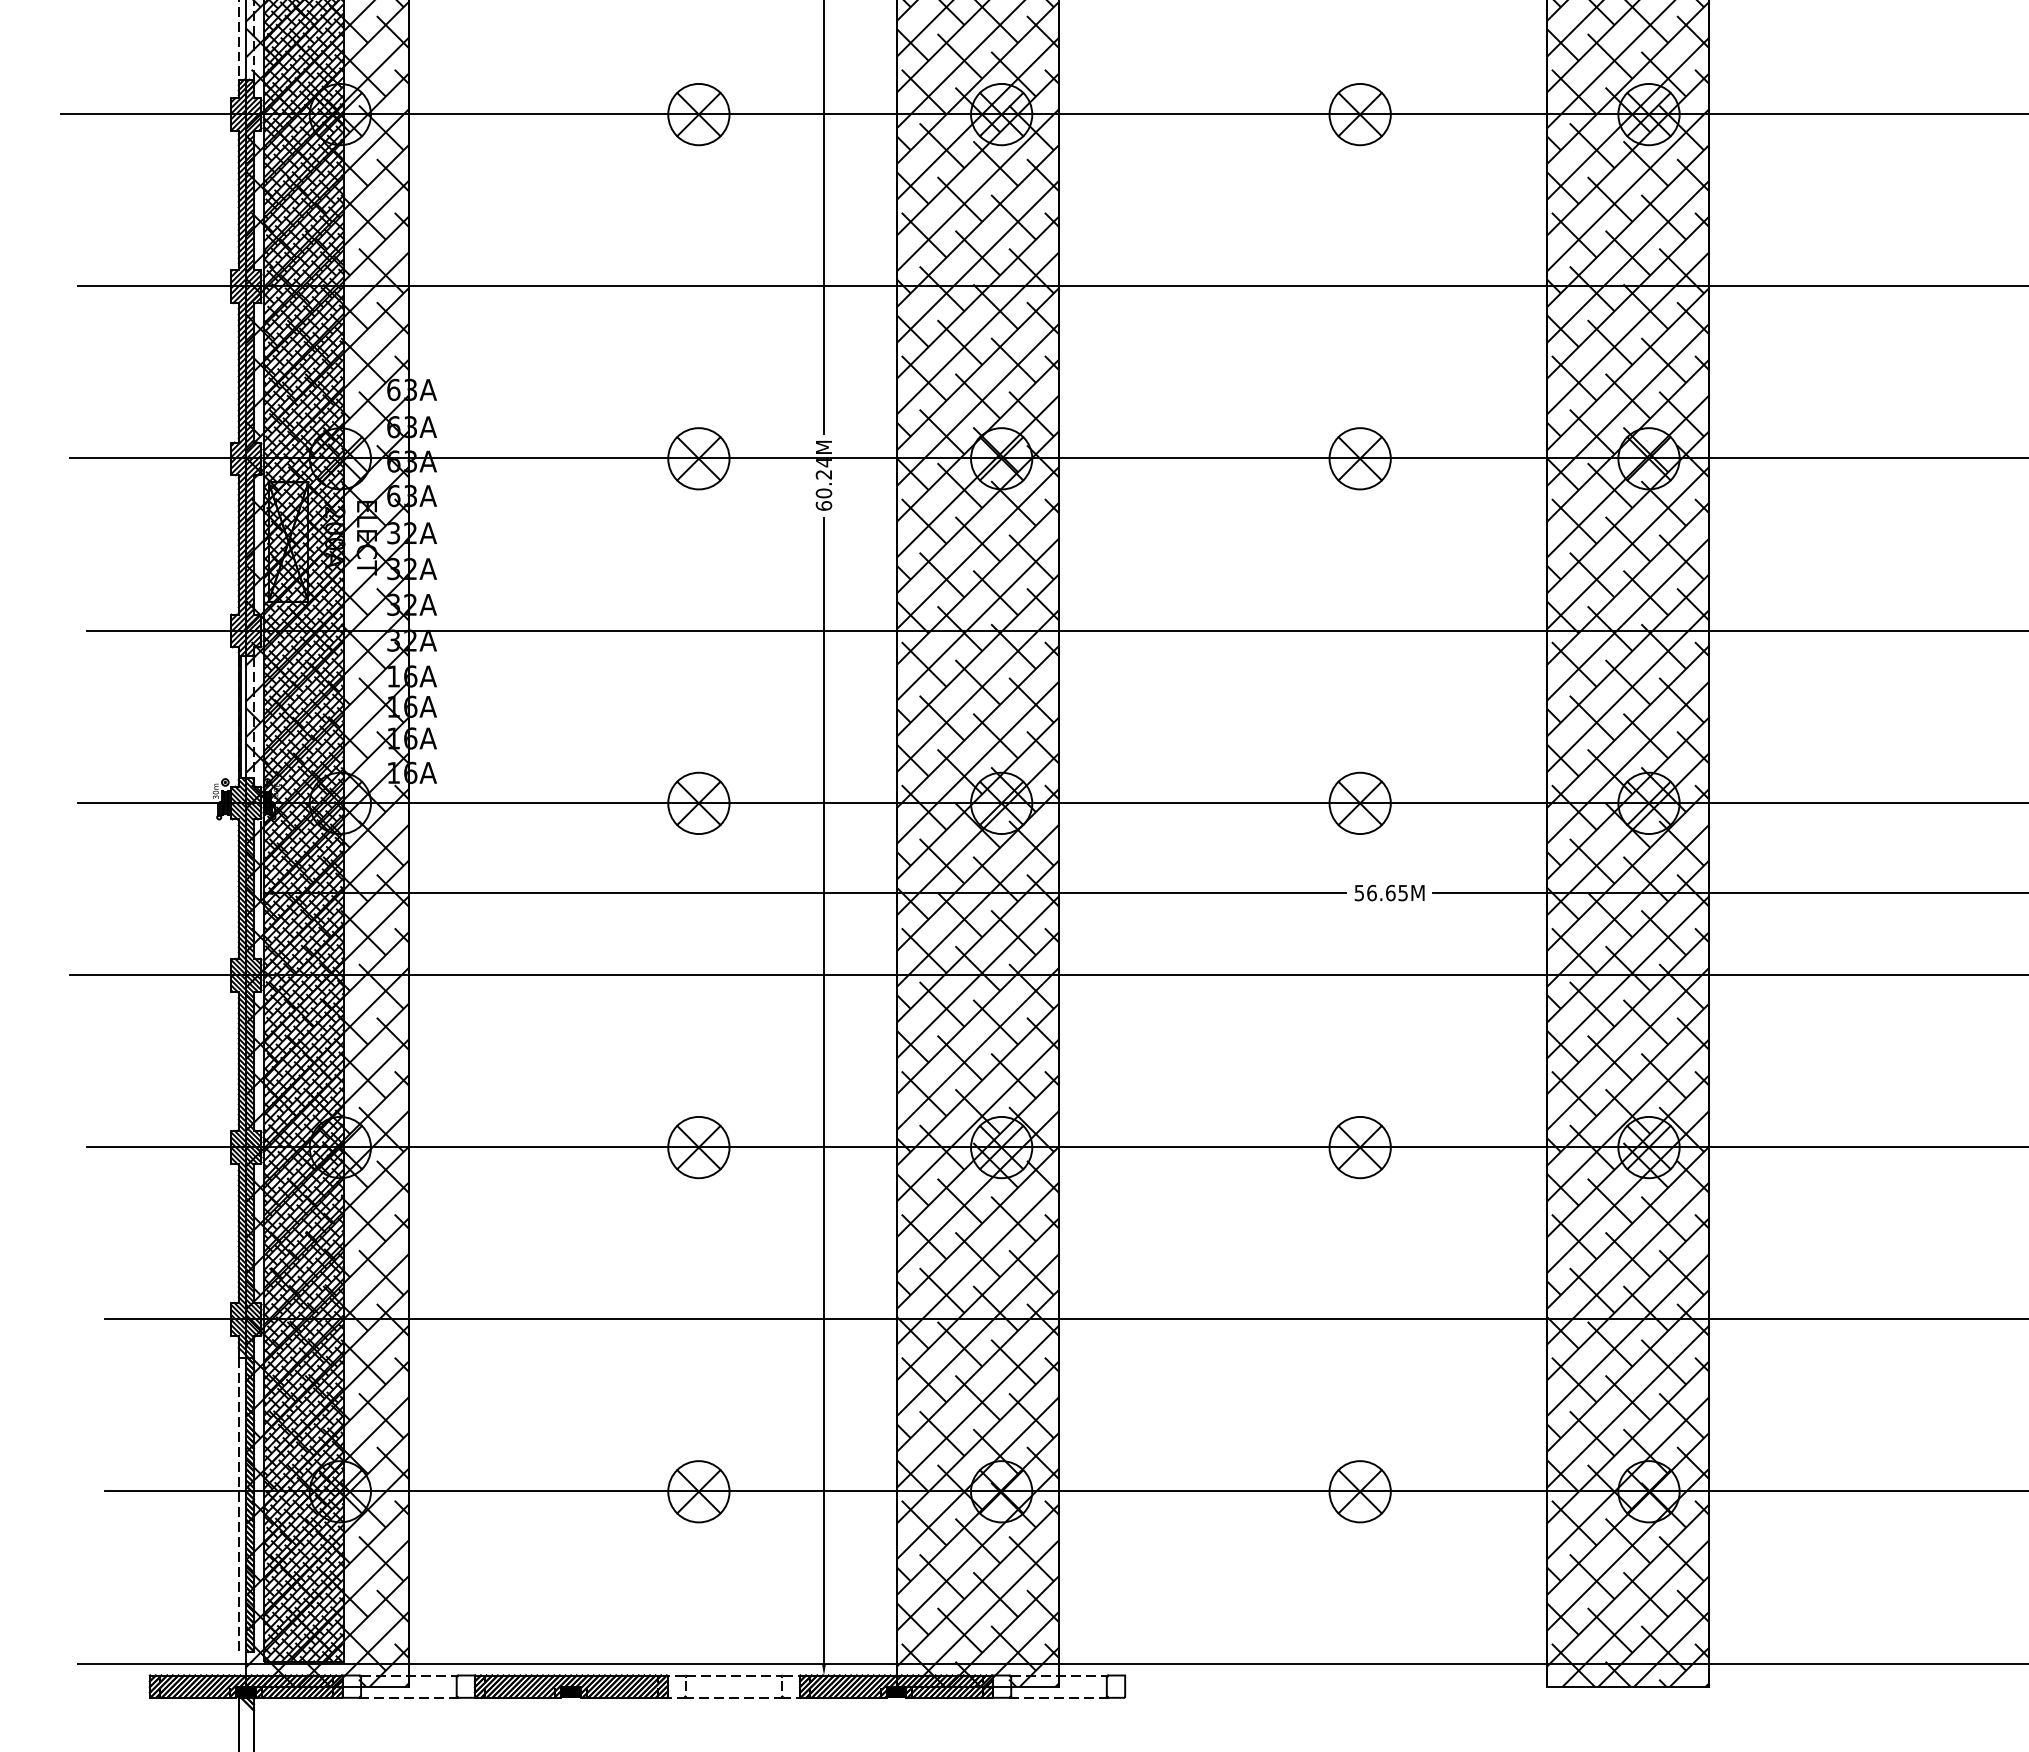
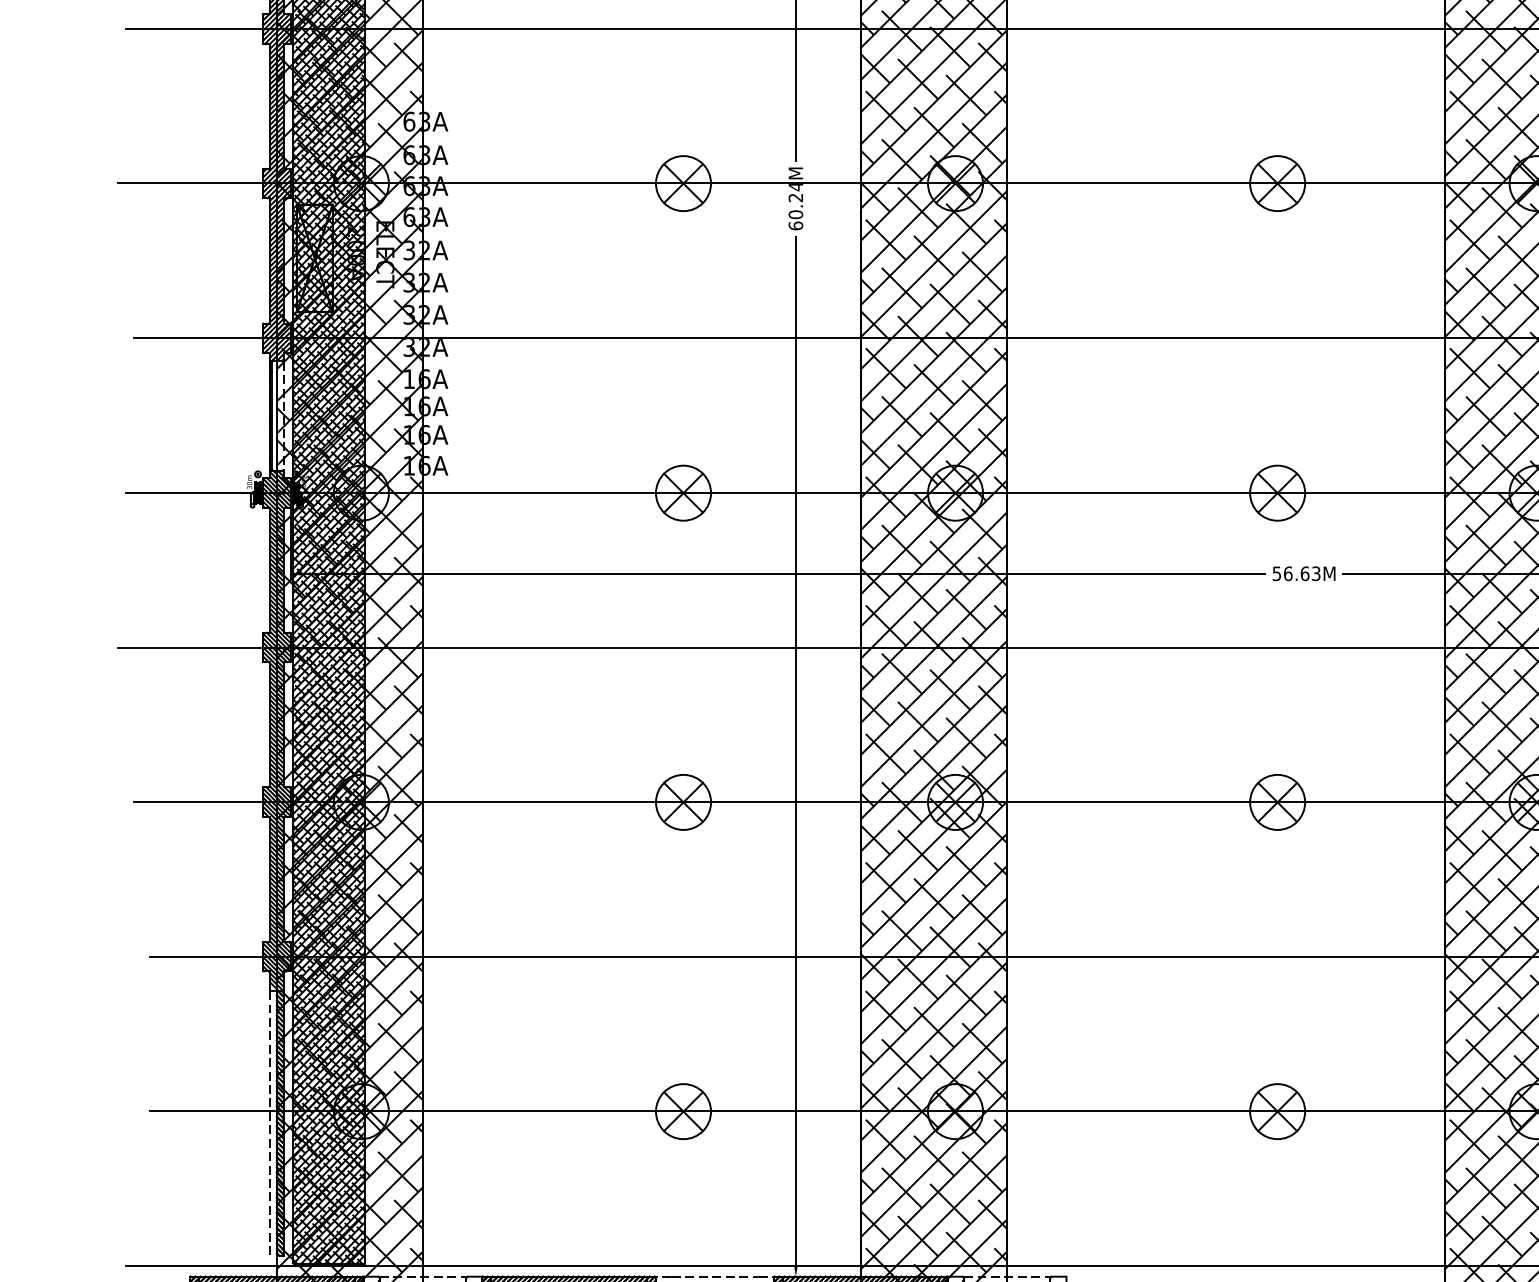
text: (1403, 892) -> (1316, 573), 56.65M -> 56.63M

